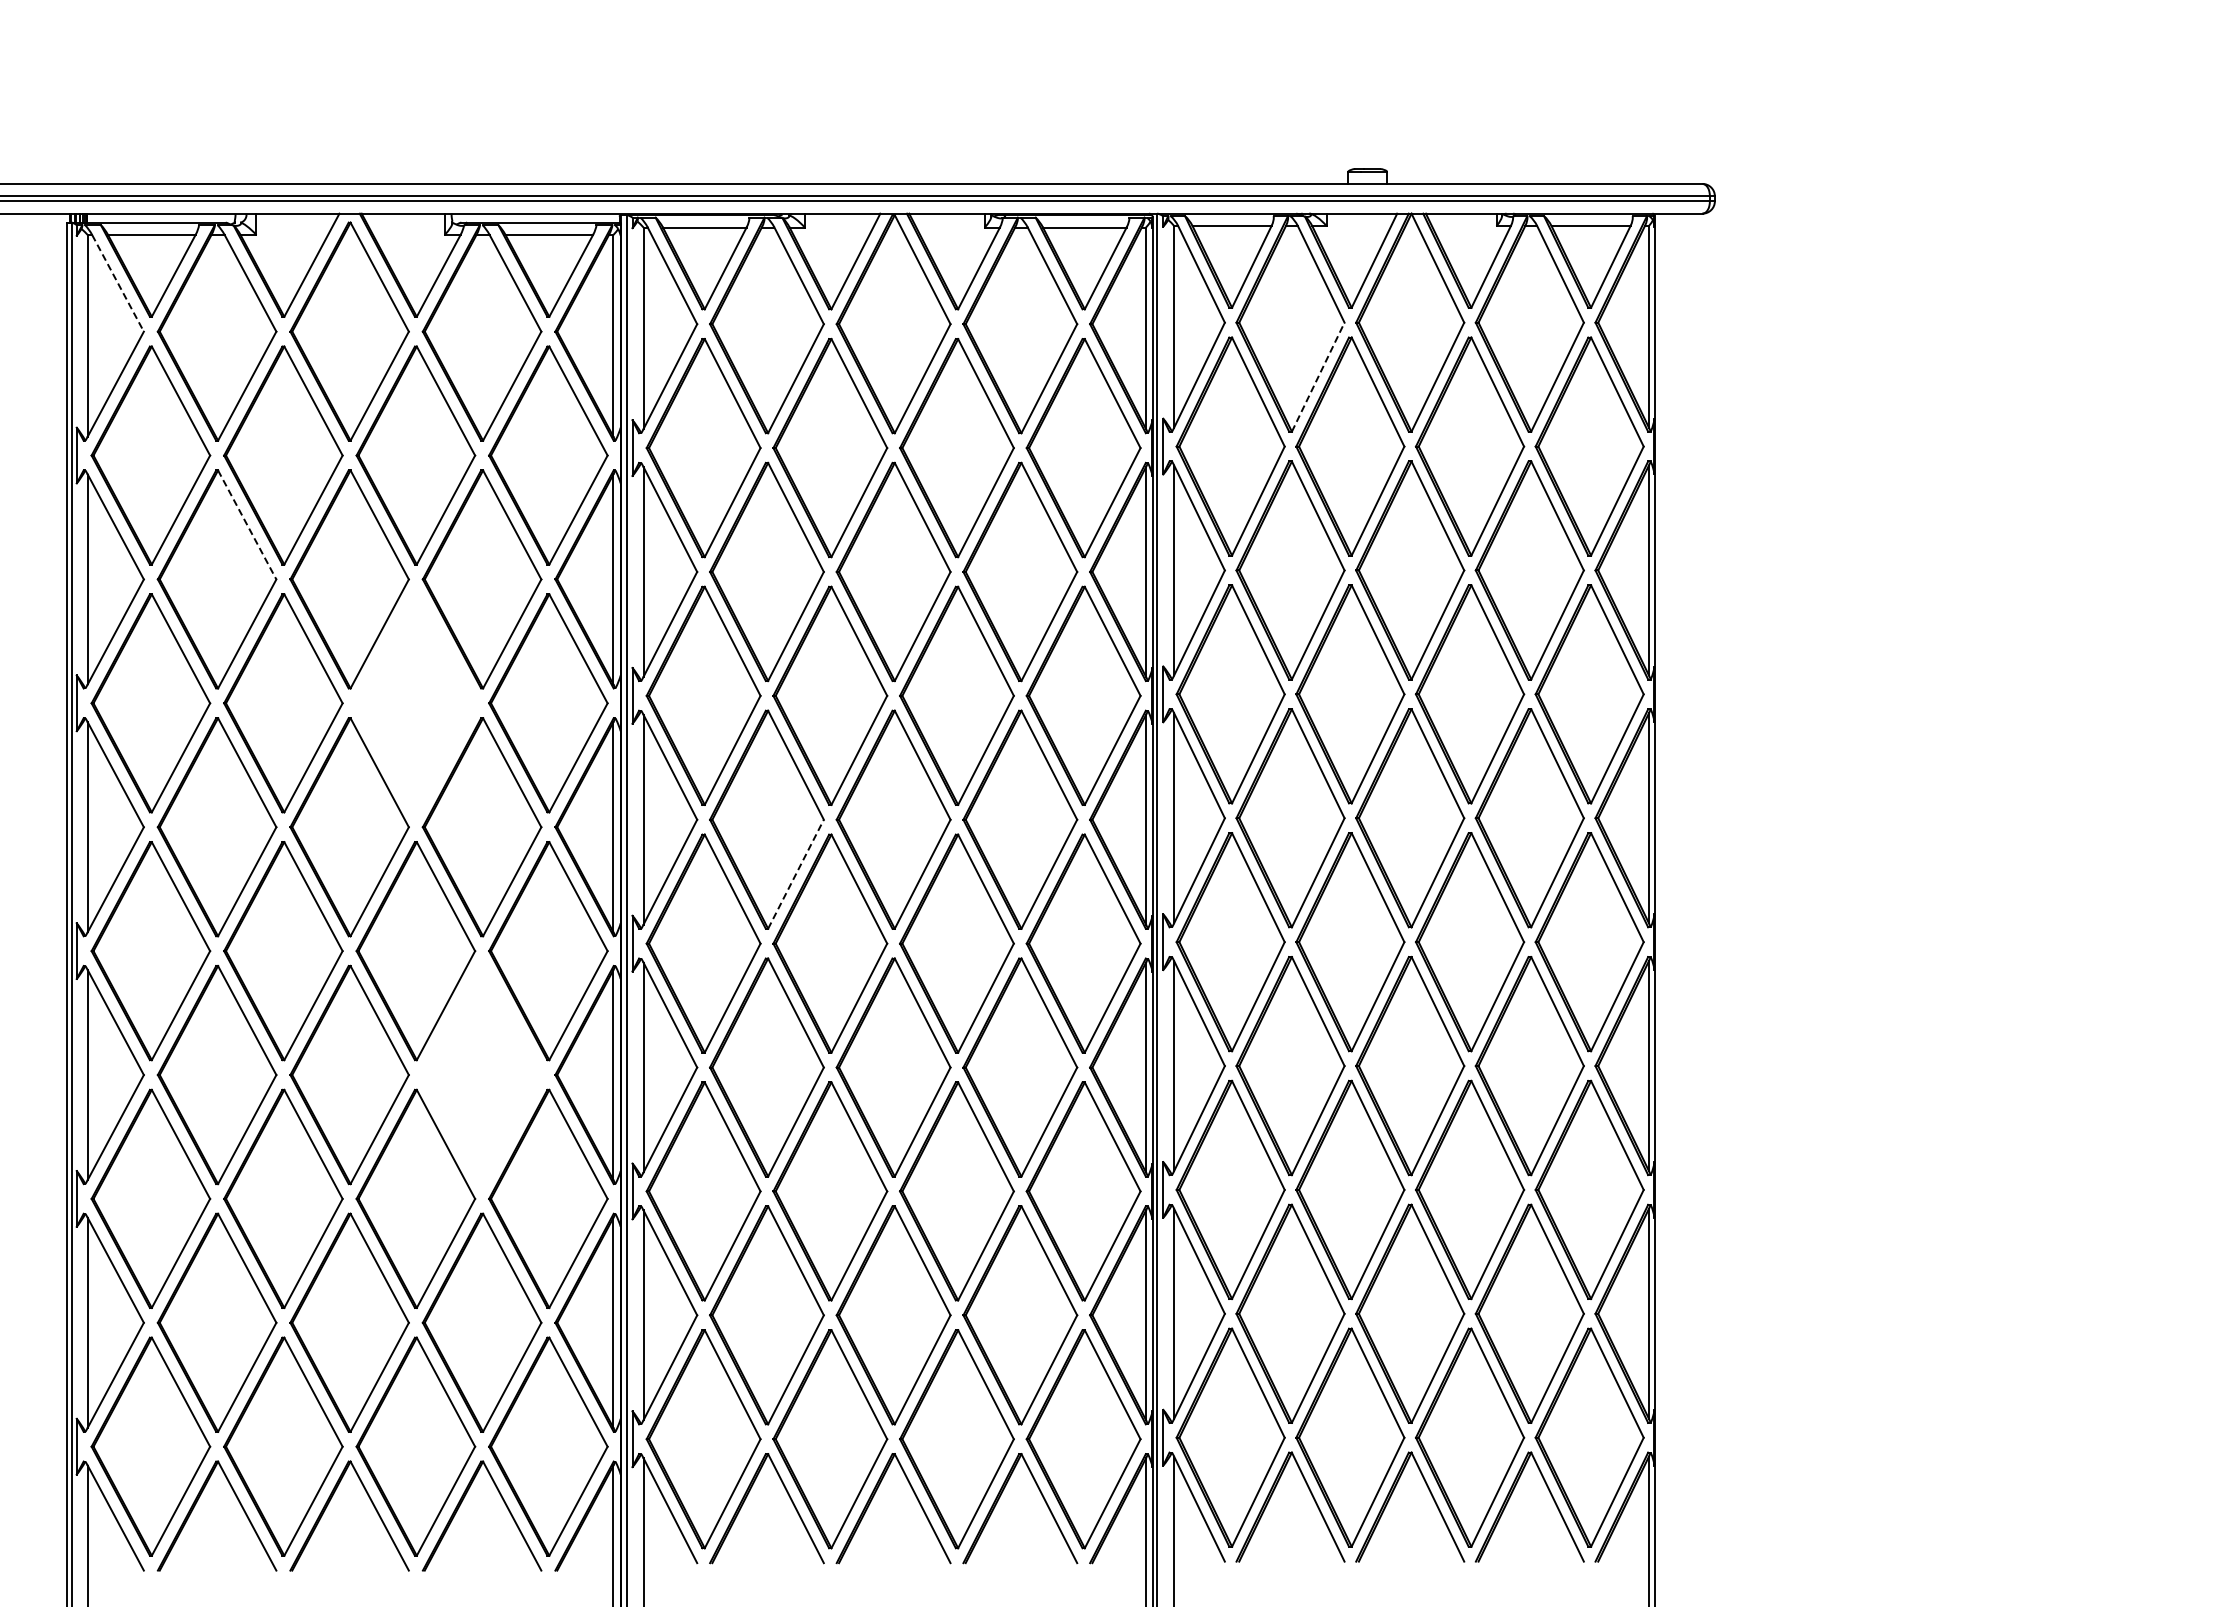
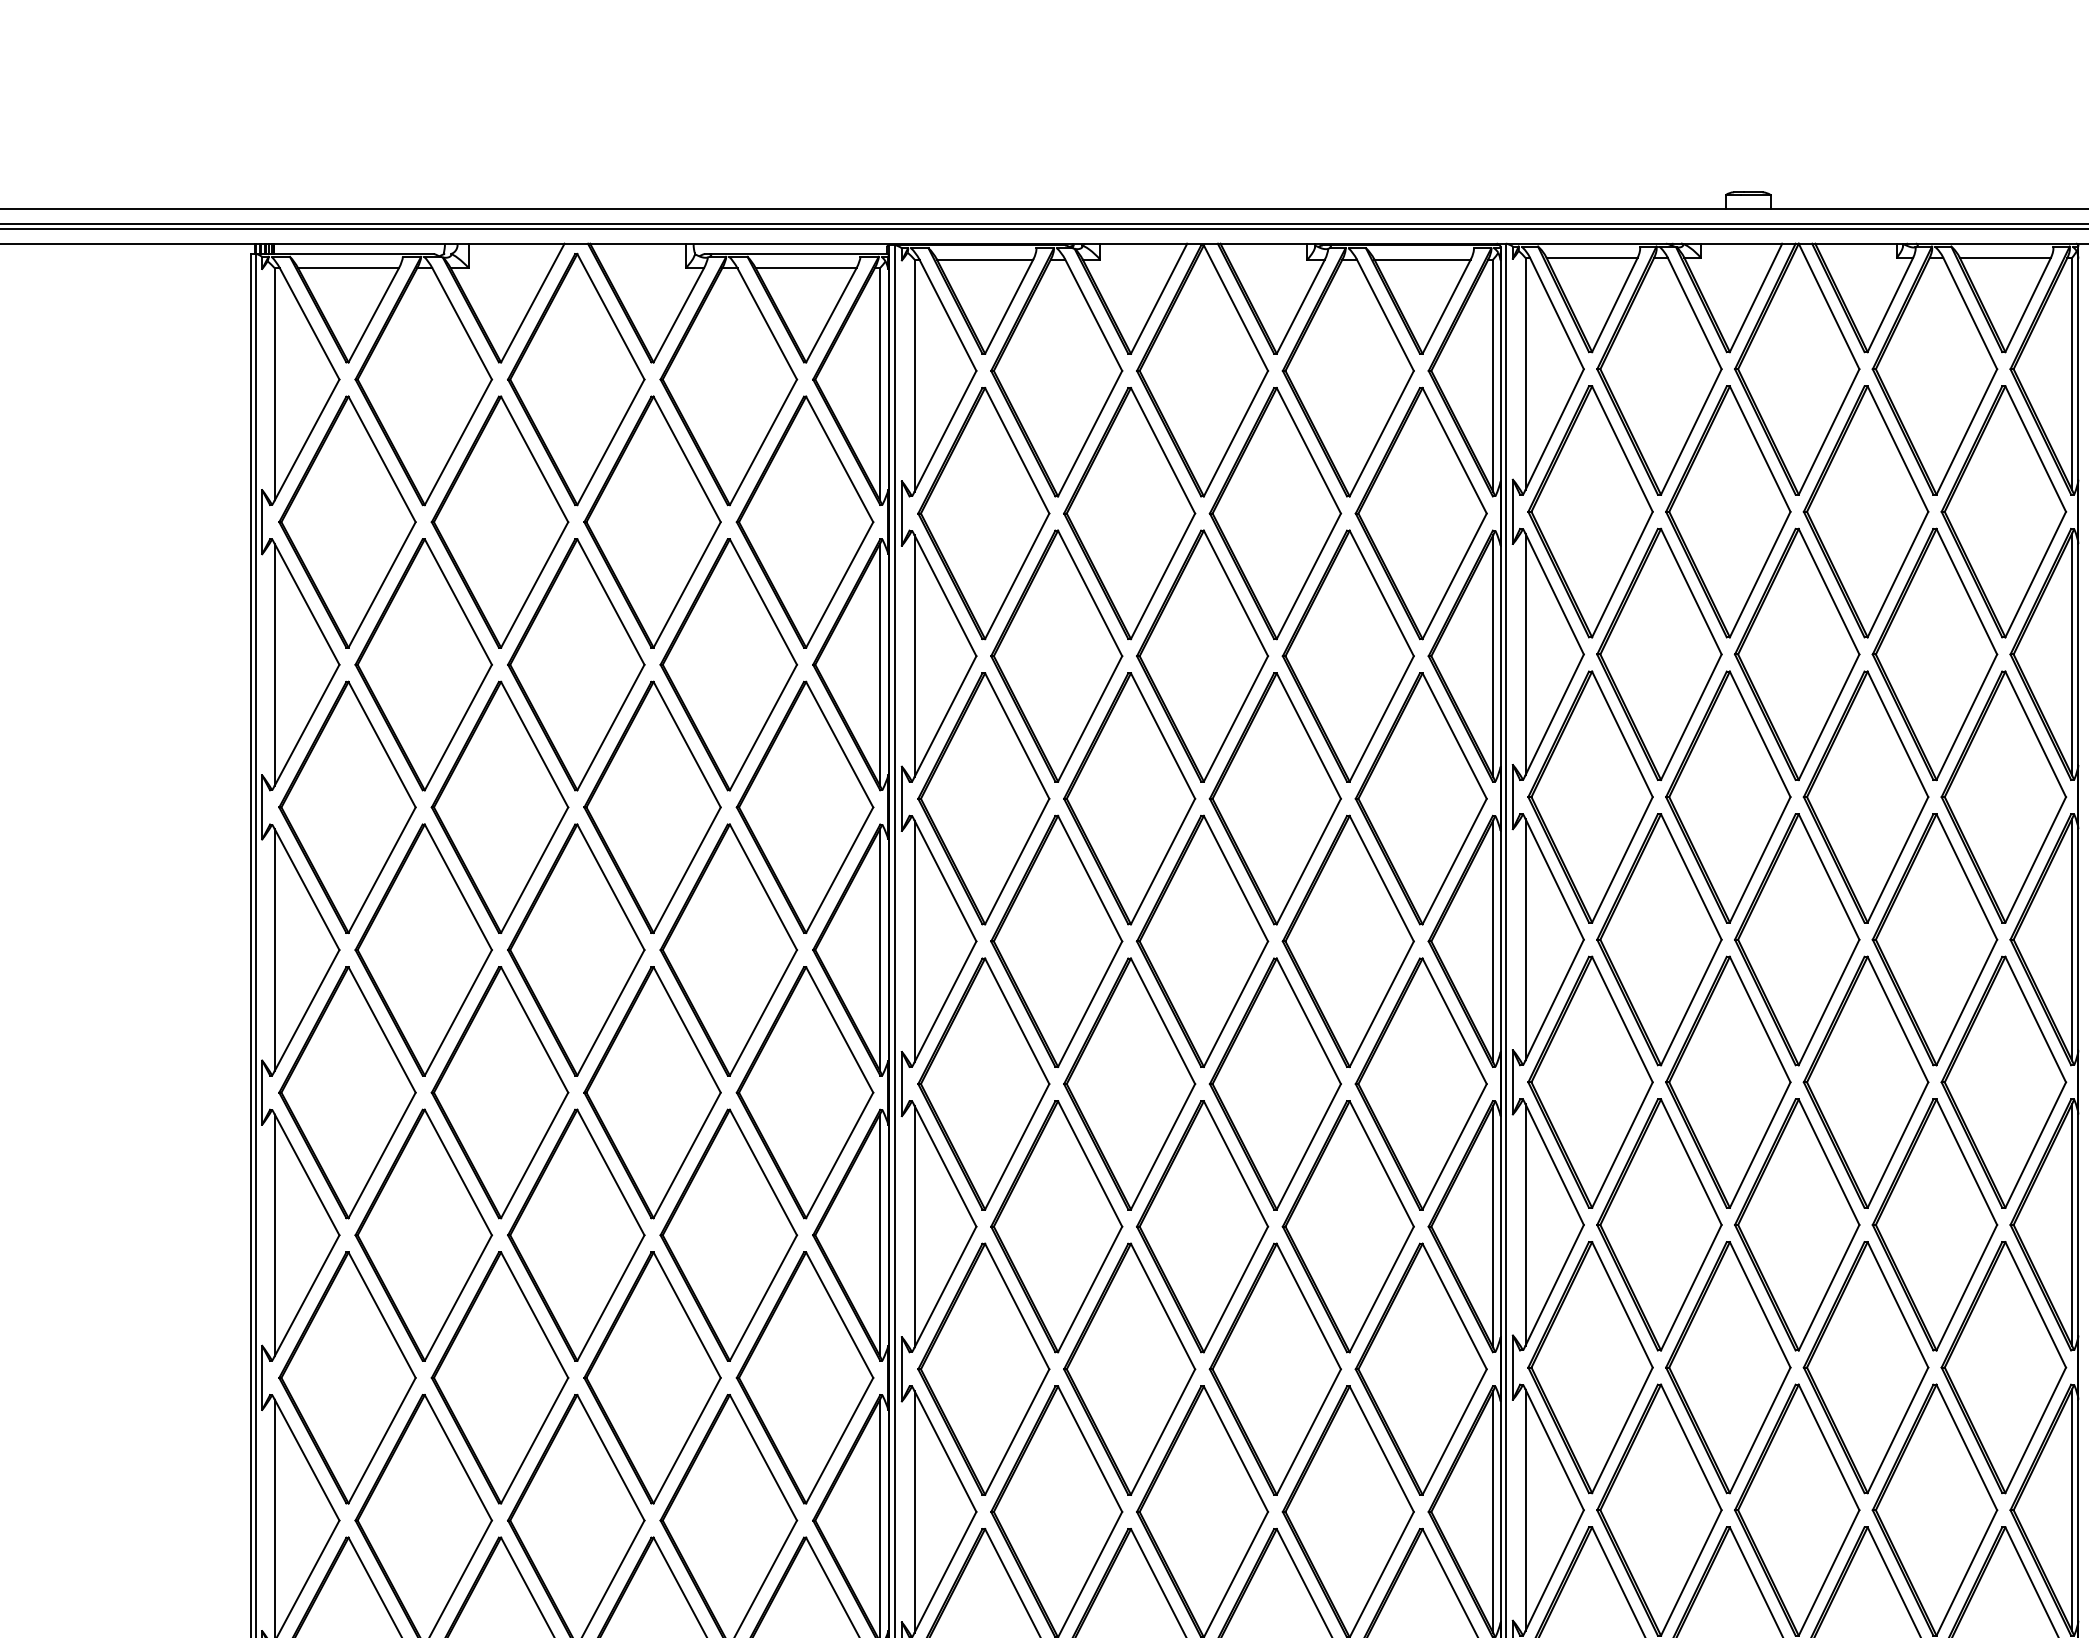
line: (118, 283) -> (310, 324), dashed -> solid
line: (1318, 377) -> (1691, 432), dashed -> solid
line: (247, 524) -> (458, 601), dashed -> solid
part: (415, 703) -> (652, 807), added
line: (796, 873) -> (1090, 1003), dashed -> solid
part: (481, 1075) -> (728, 1235), added

